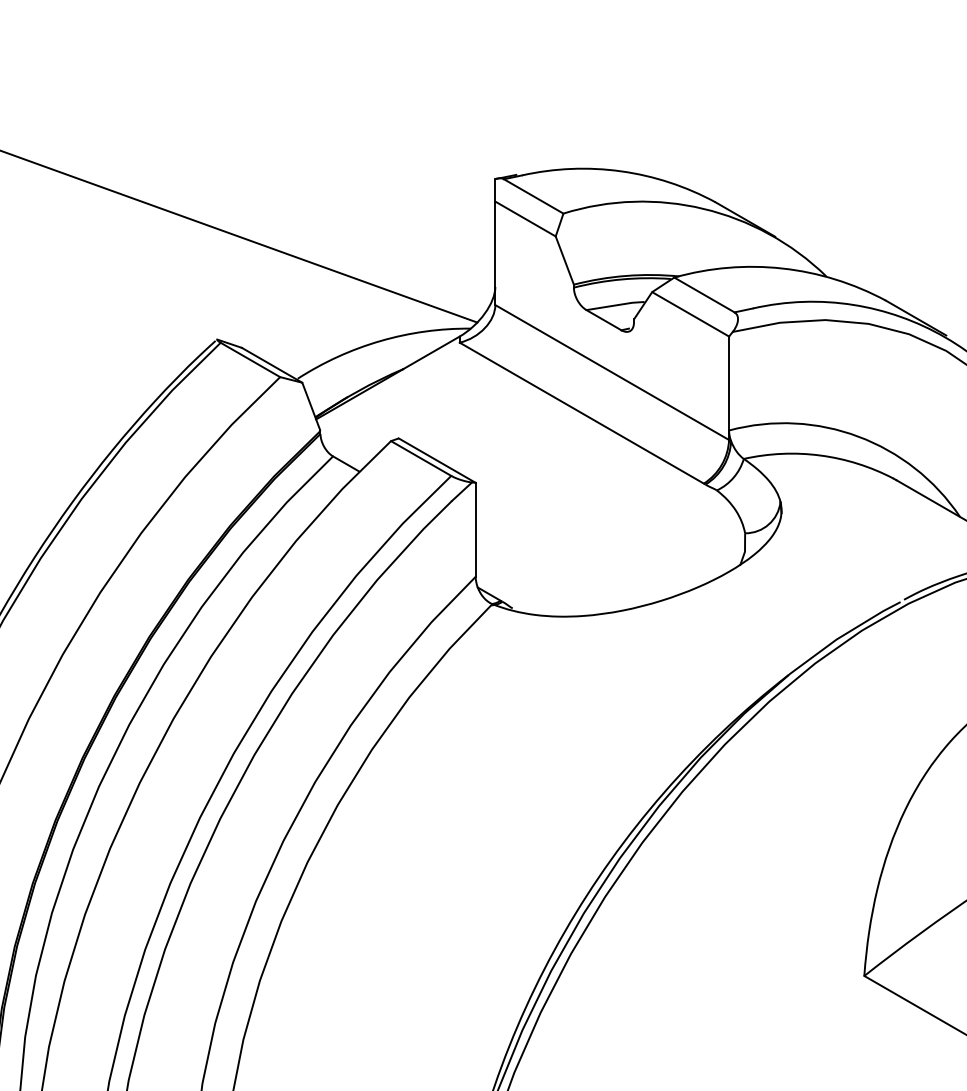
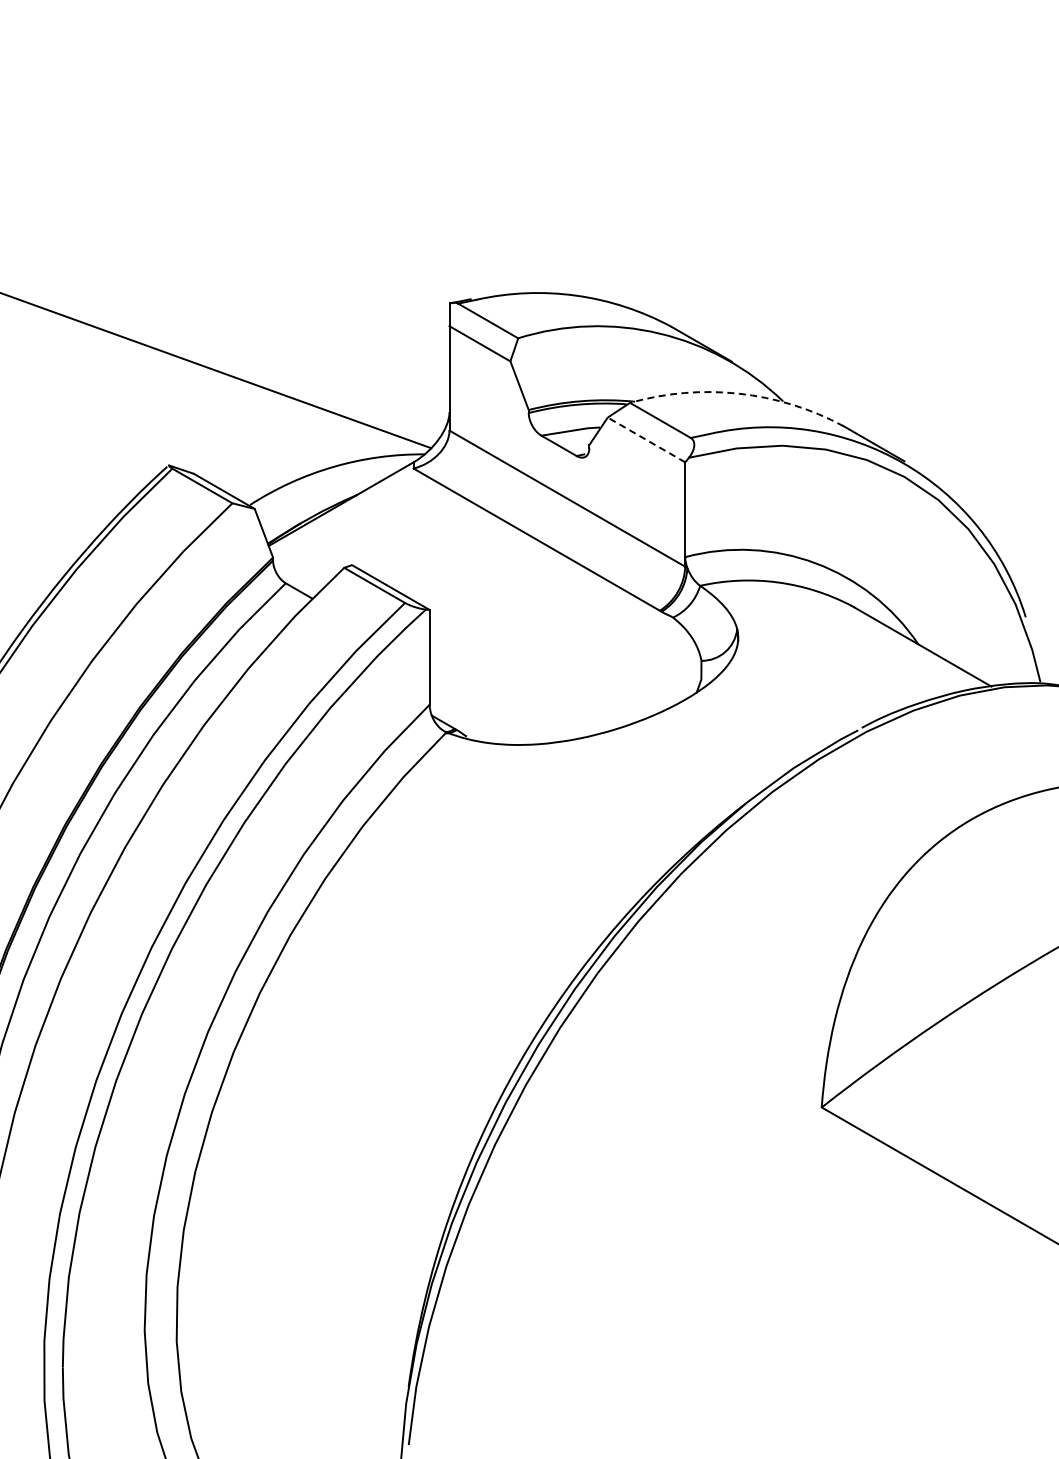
arc: (782, 268) -> (739, 393), solid -> dashed
line: (690, 313) -> (646, 439), solid -> dashed

